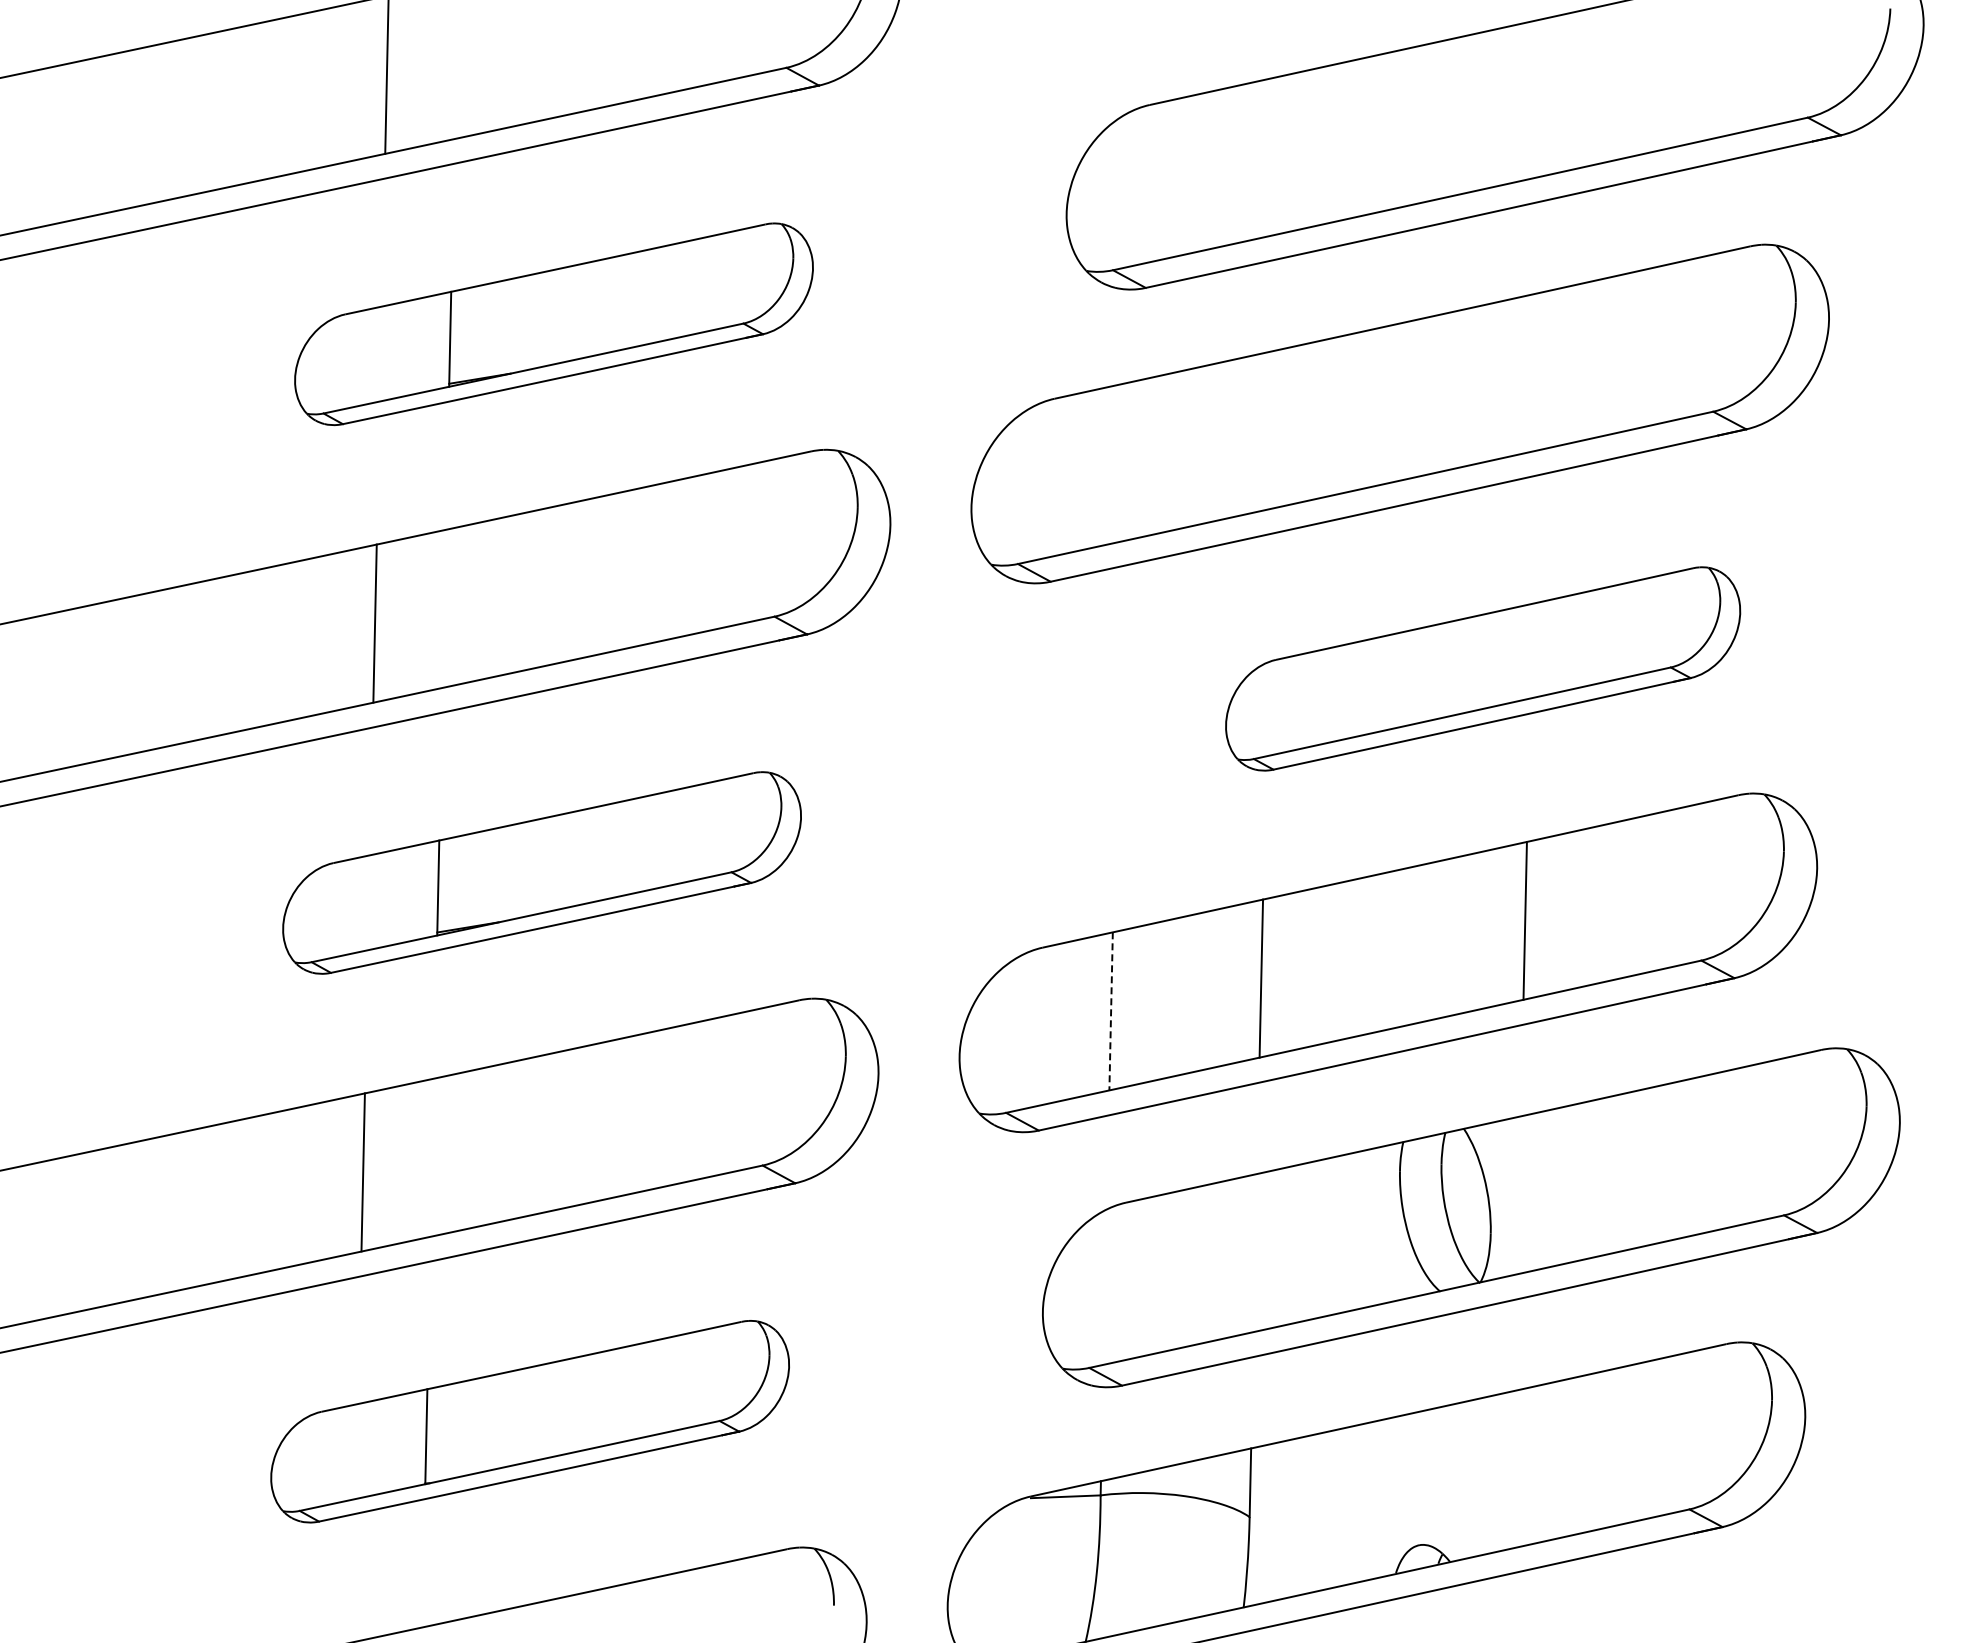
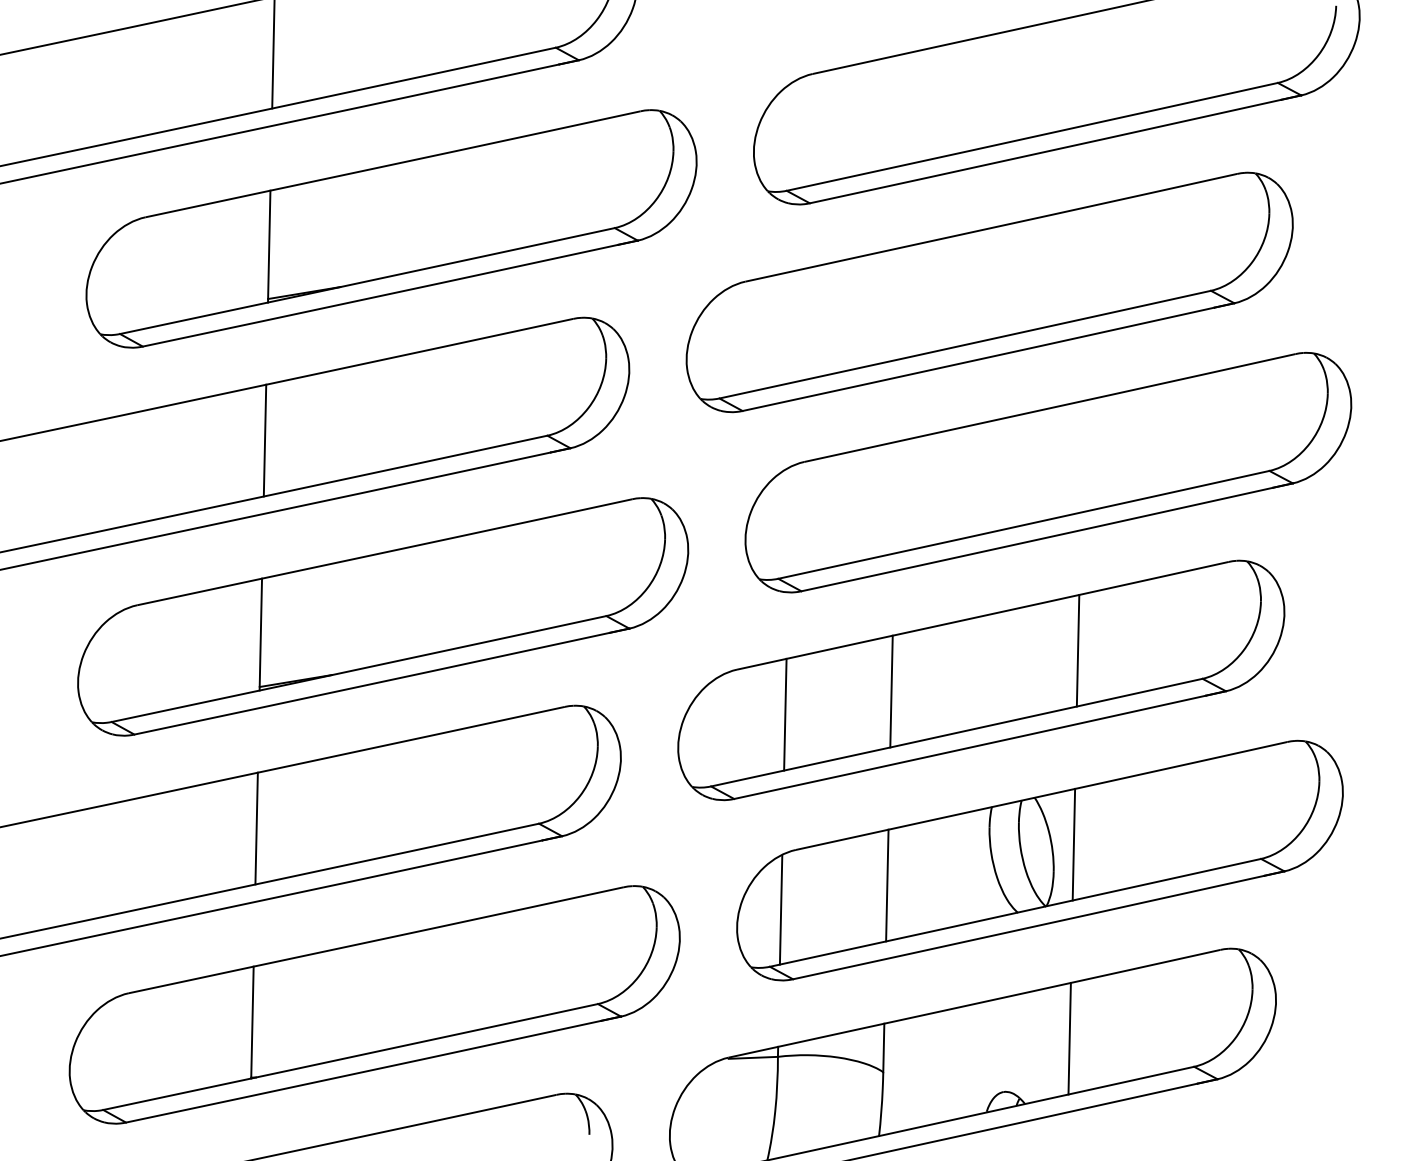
part: (553, 324) -> (391, 229), size x1.67
part: (1482, 668) -> (1047, 472), size x1.67
part: (541, 872) -> (382, 616), size x1.67
line: (1111, 1011) -> (785, 714), dashed -> solid
line: (1519, 1195) -> (1074, 844), added
line: (1255, 1253) -> (887, 885), added
line: (1104, 1287) -> (780, 909), added
part: (529, 1421) -> (374, 1004), size x1.67
line: (1513, 1469) -> (1069, 1038), added

